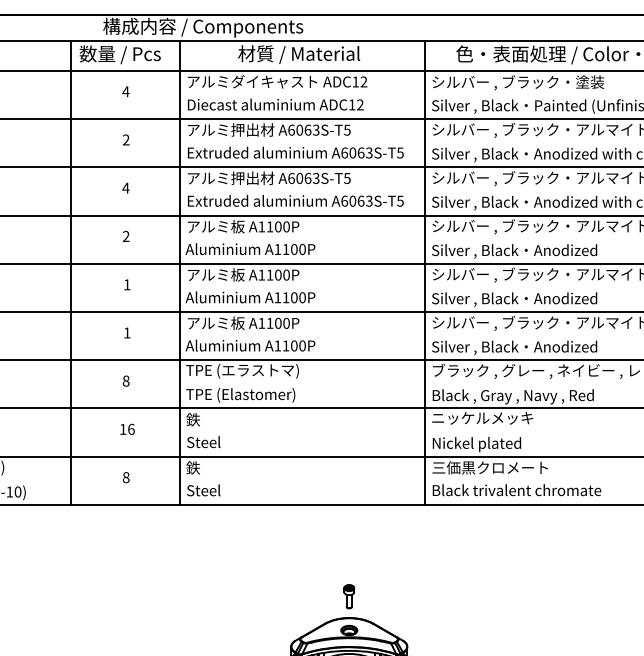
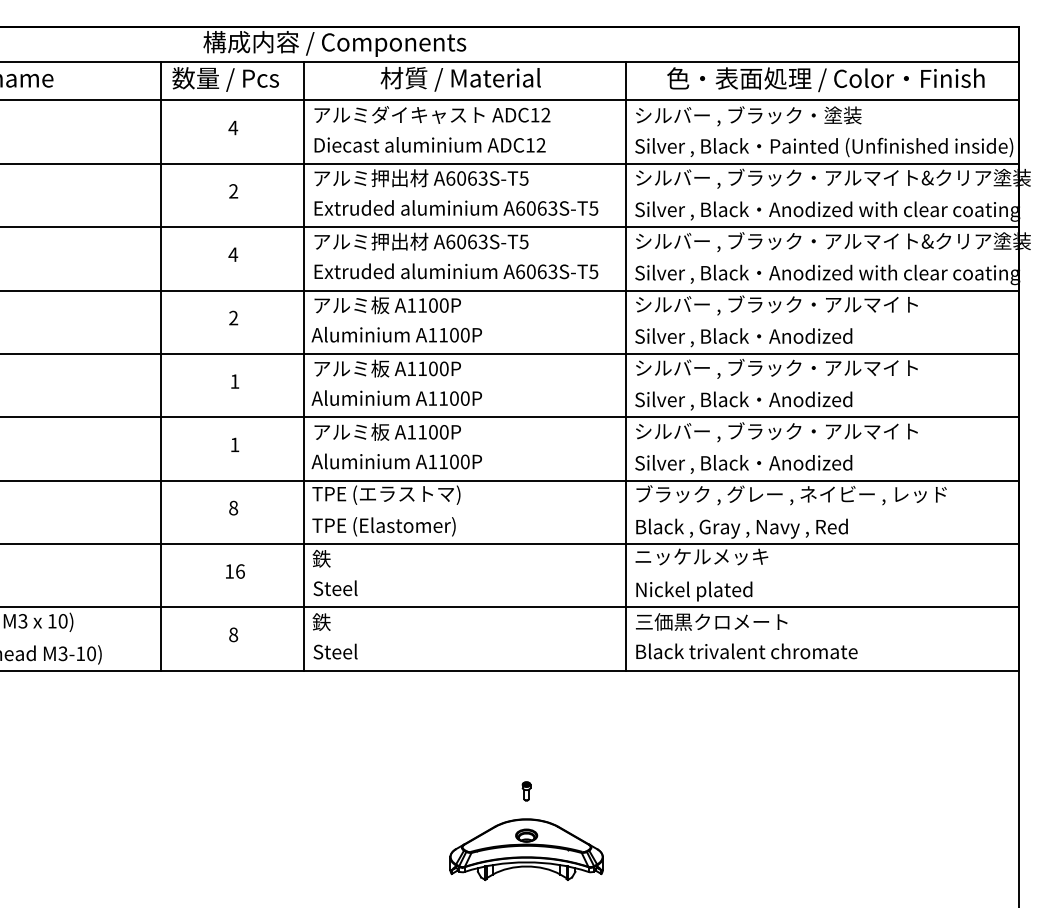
part: (349, 596) -> (526, 791), size x0.6

